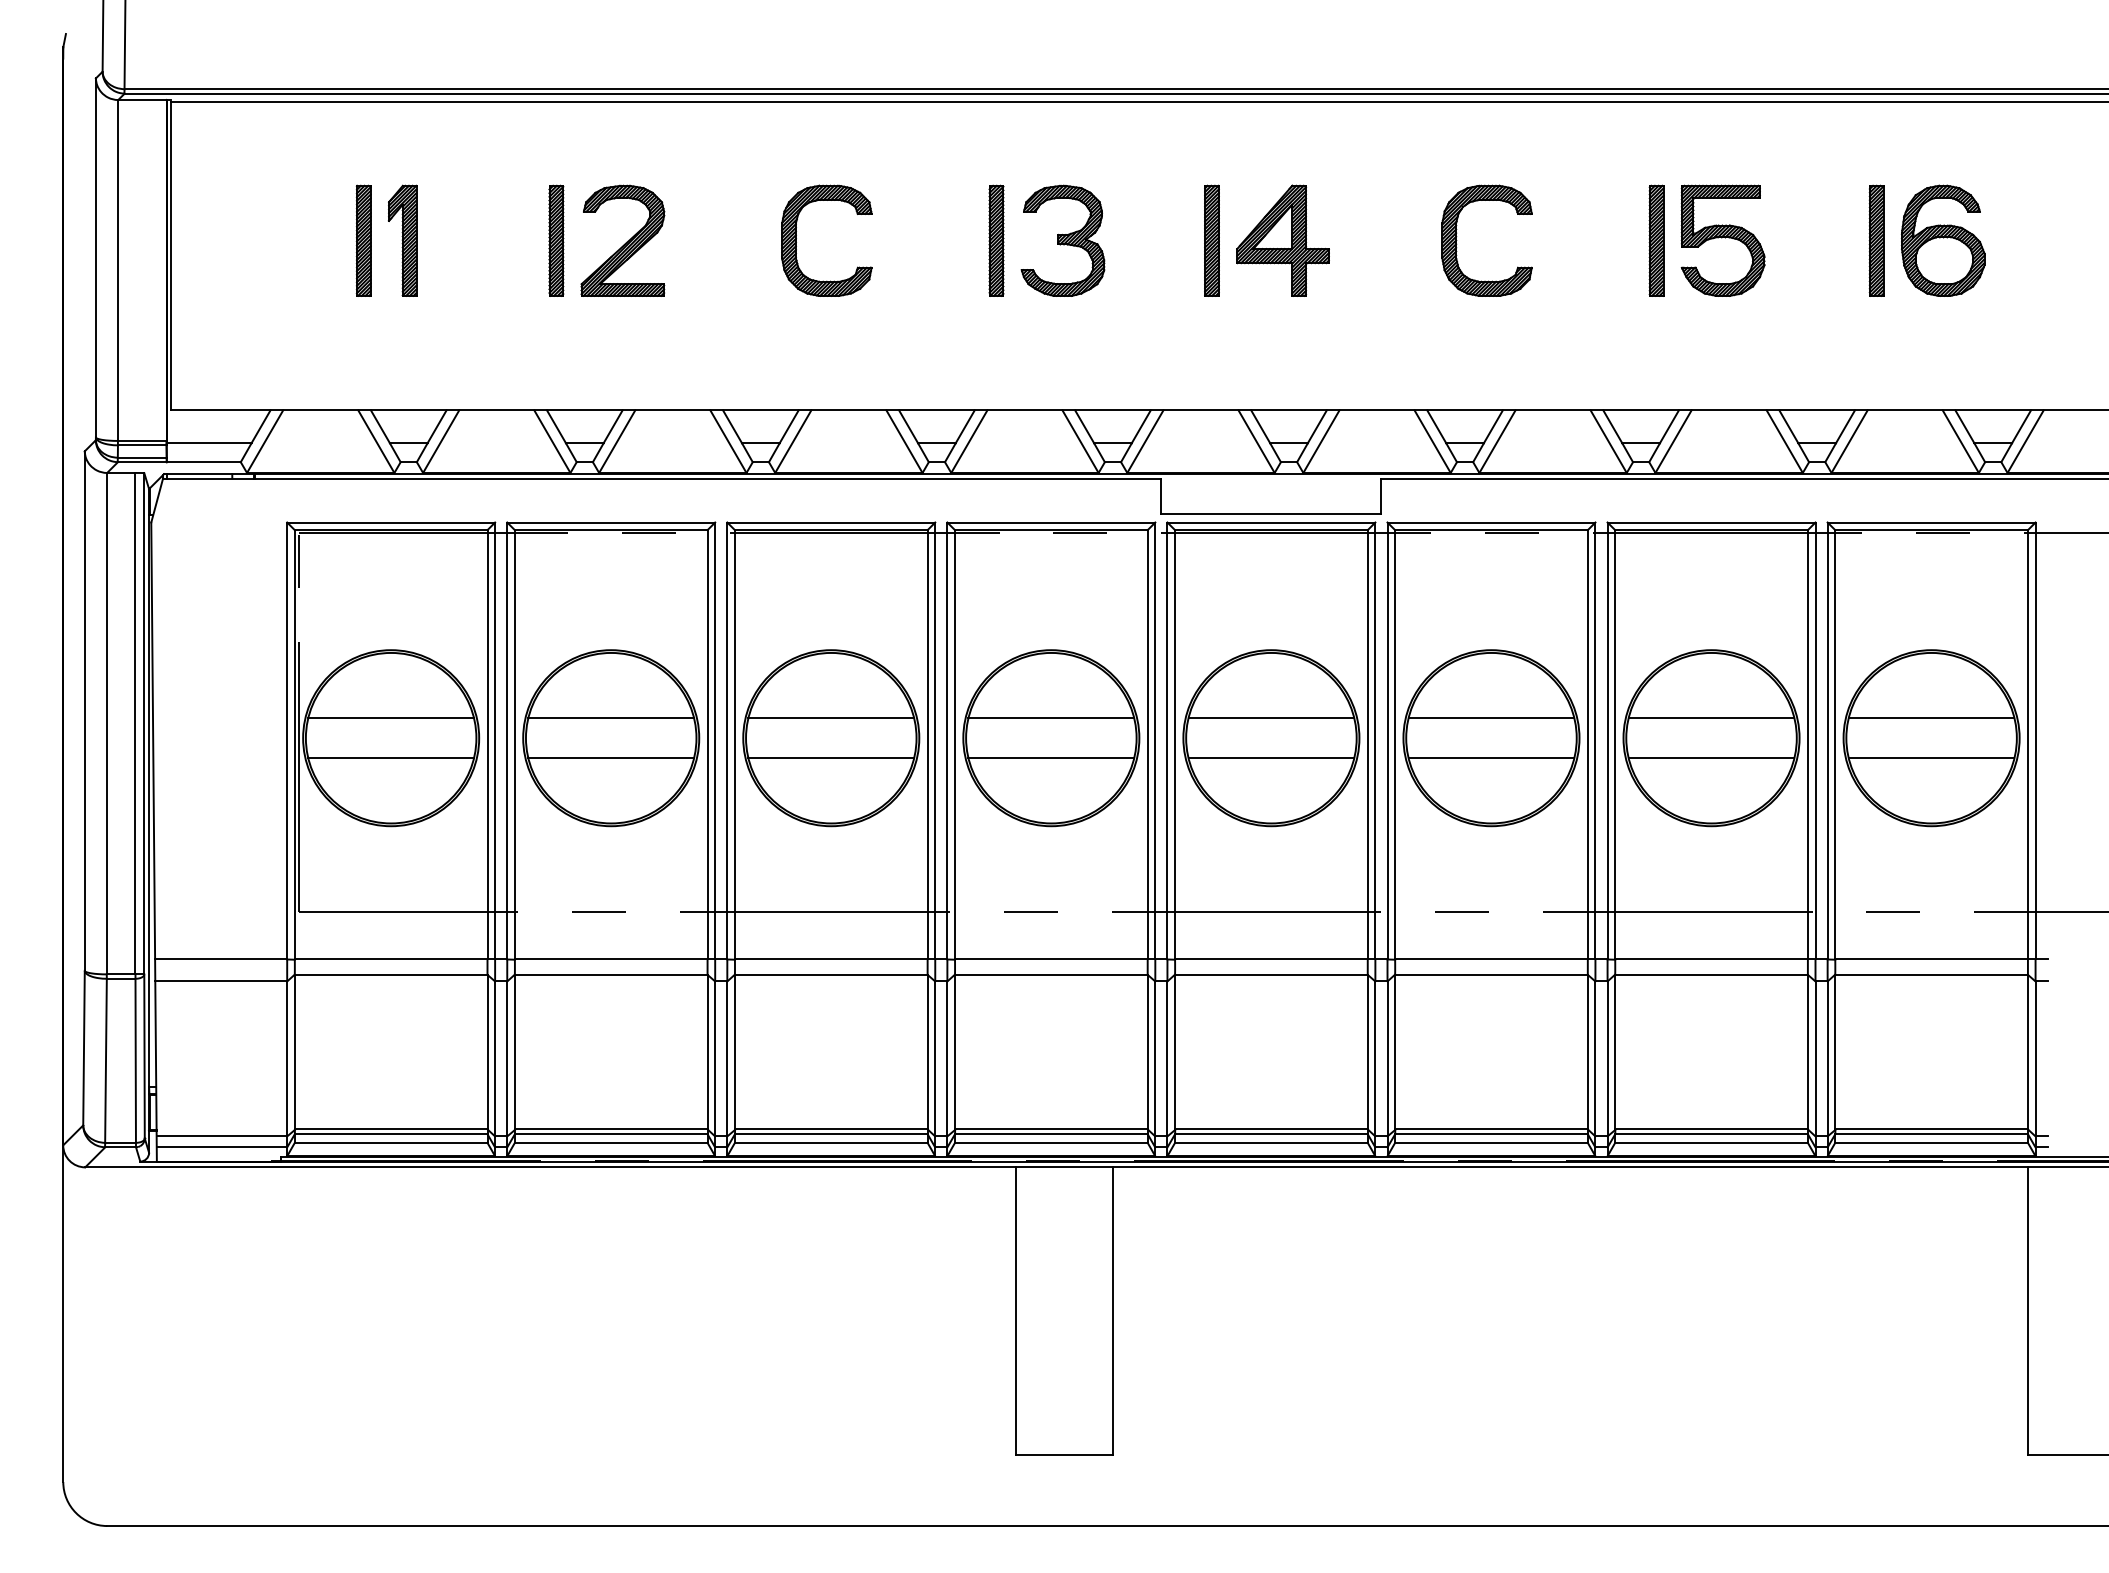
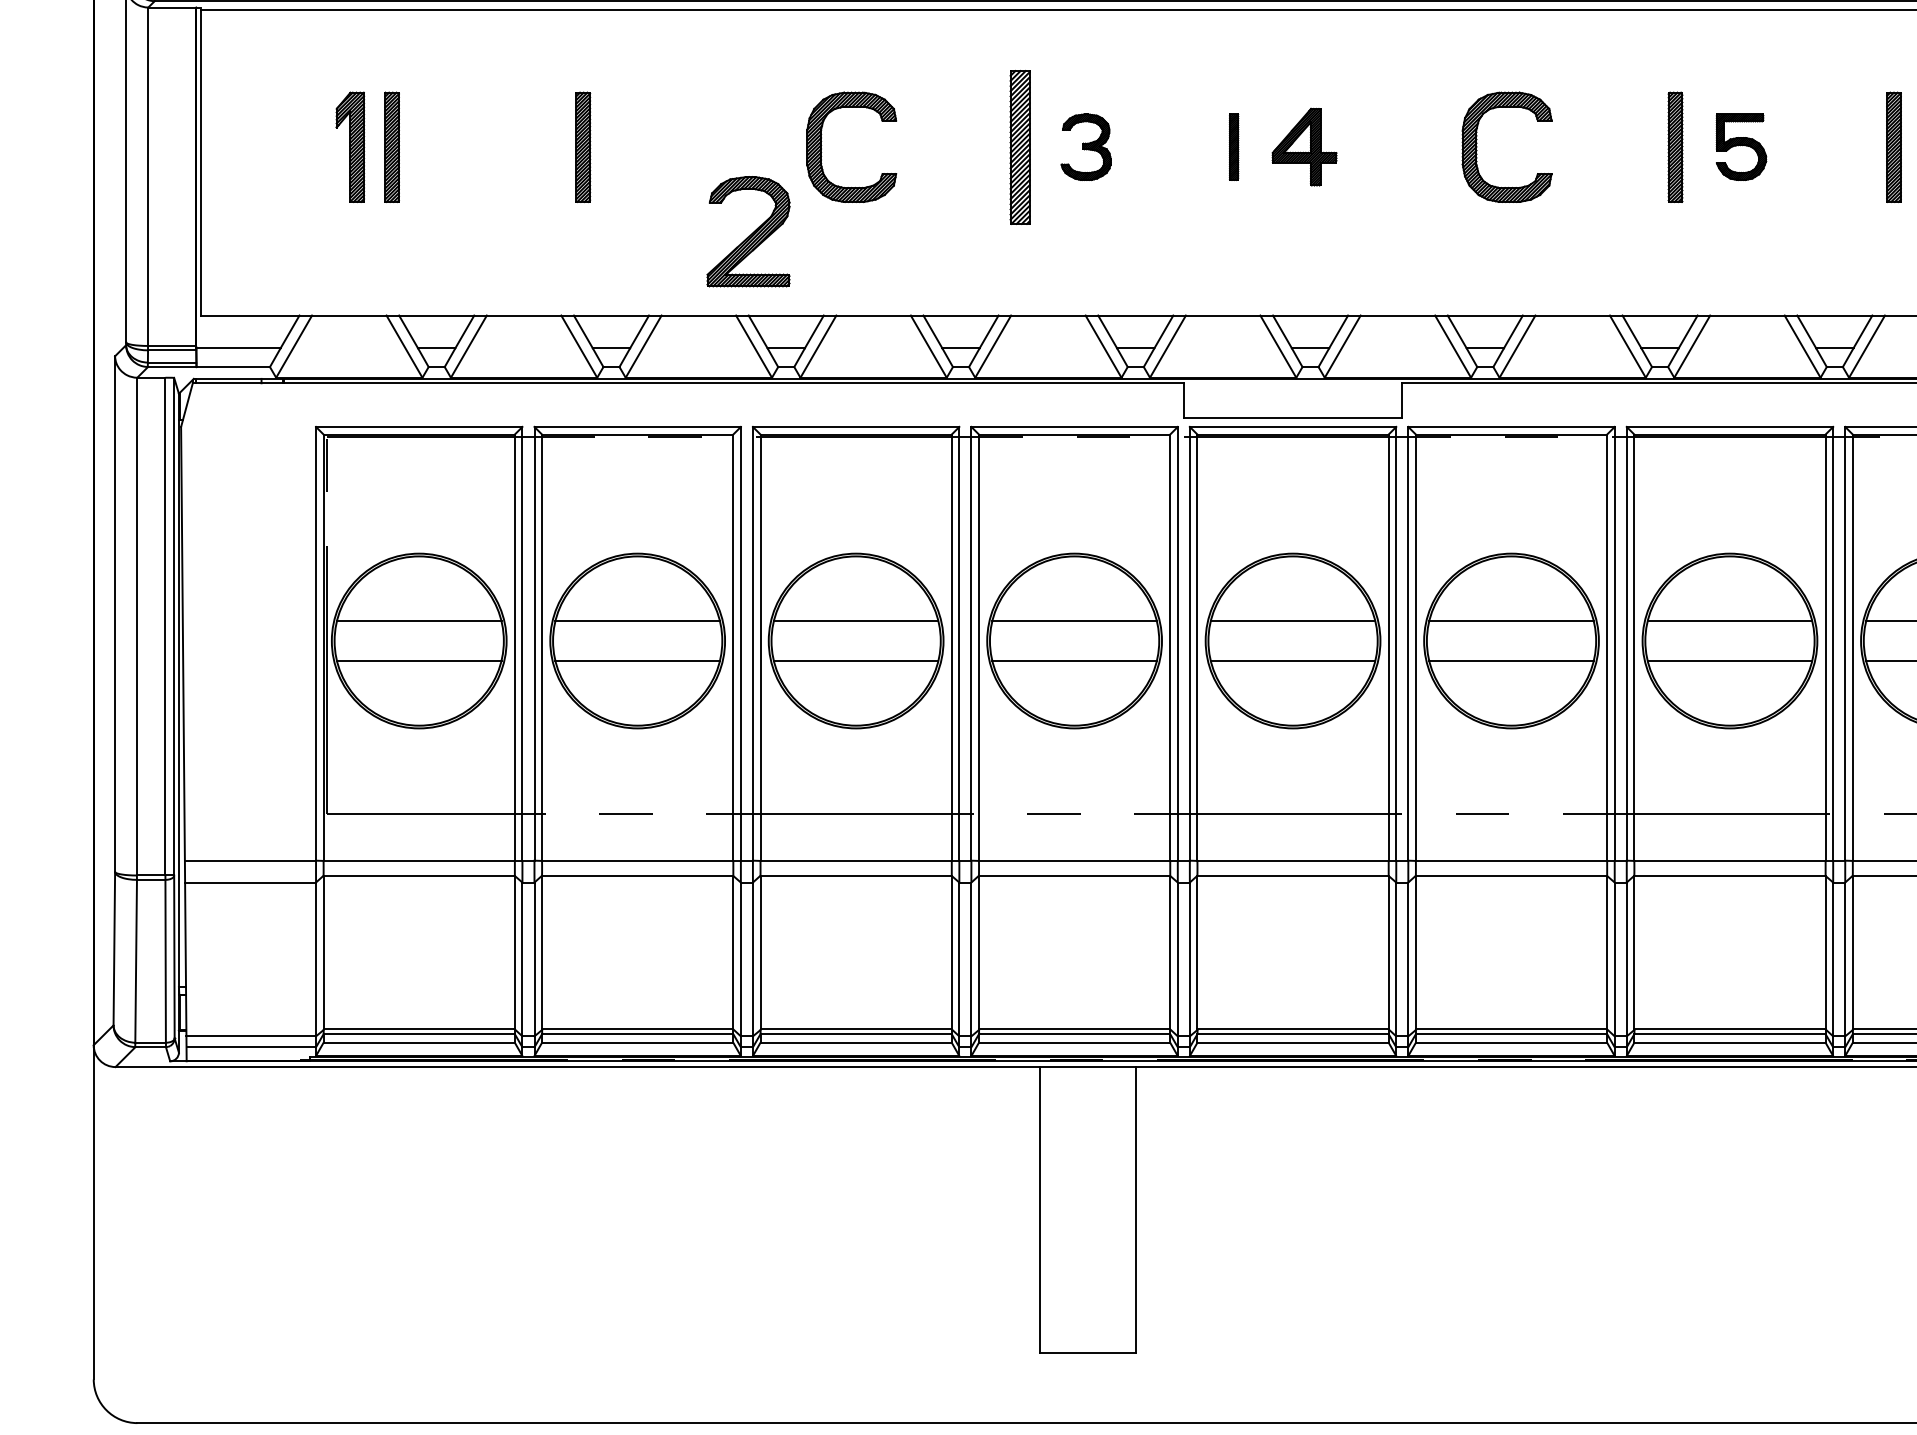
part: (402, 240) -> (350, 146), moved
part: (622, 240) -> (748, 231), moved
part: (996, 240) -> (1020, 146), size x1.4
part: (1062, 240) -> (1085, 146), size x0.6
part: (1211, 240) -> (1233, 146), size x0.6
part: (1282, 240) -> (1304, 146), size x0.7
part: (1722, 240) -> (1740, 146), size x0.6

